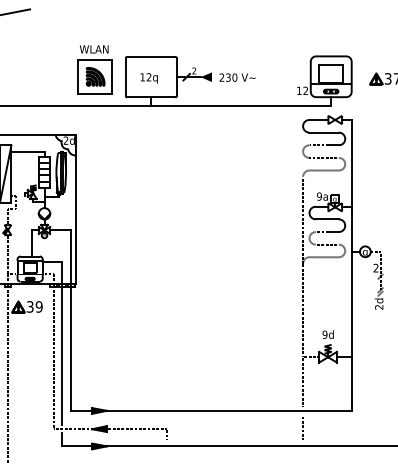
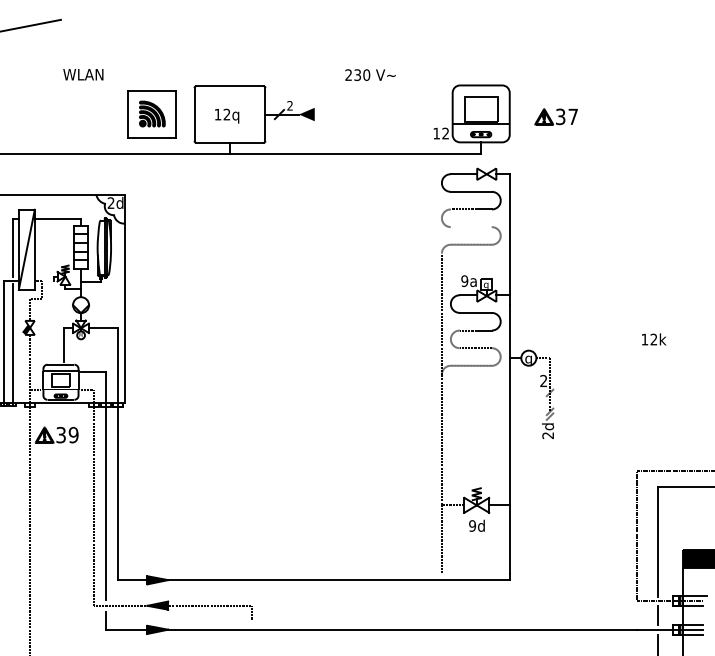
text: (94, 49) -> (83, 74), moved
text: (237, 77) -> (370, 74), moved
line: (324, 158) -> (471, 227), removed
text: (327, 334) -> (476, 525), moved
line: (302, 427) -> (441, 603), removed

